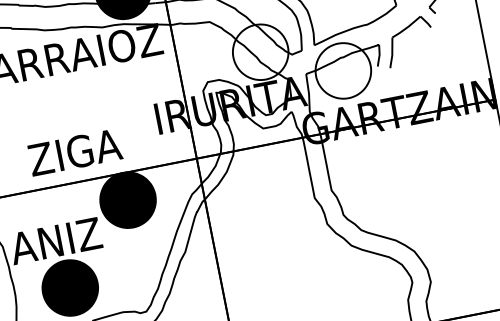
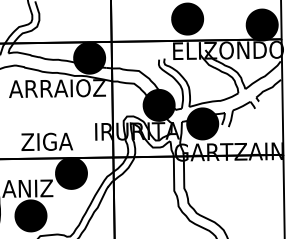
fill: (259, 50) -> (158, 104), added
fill: (342, 70) -> (202, 123), added

